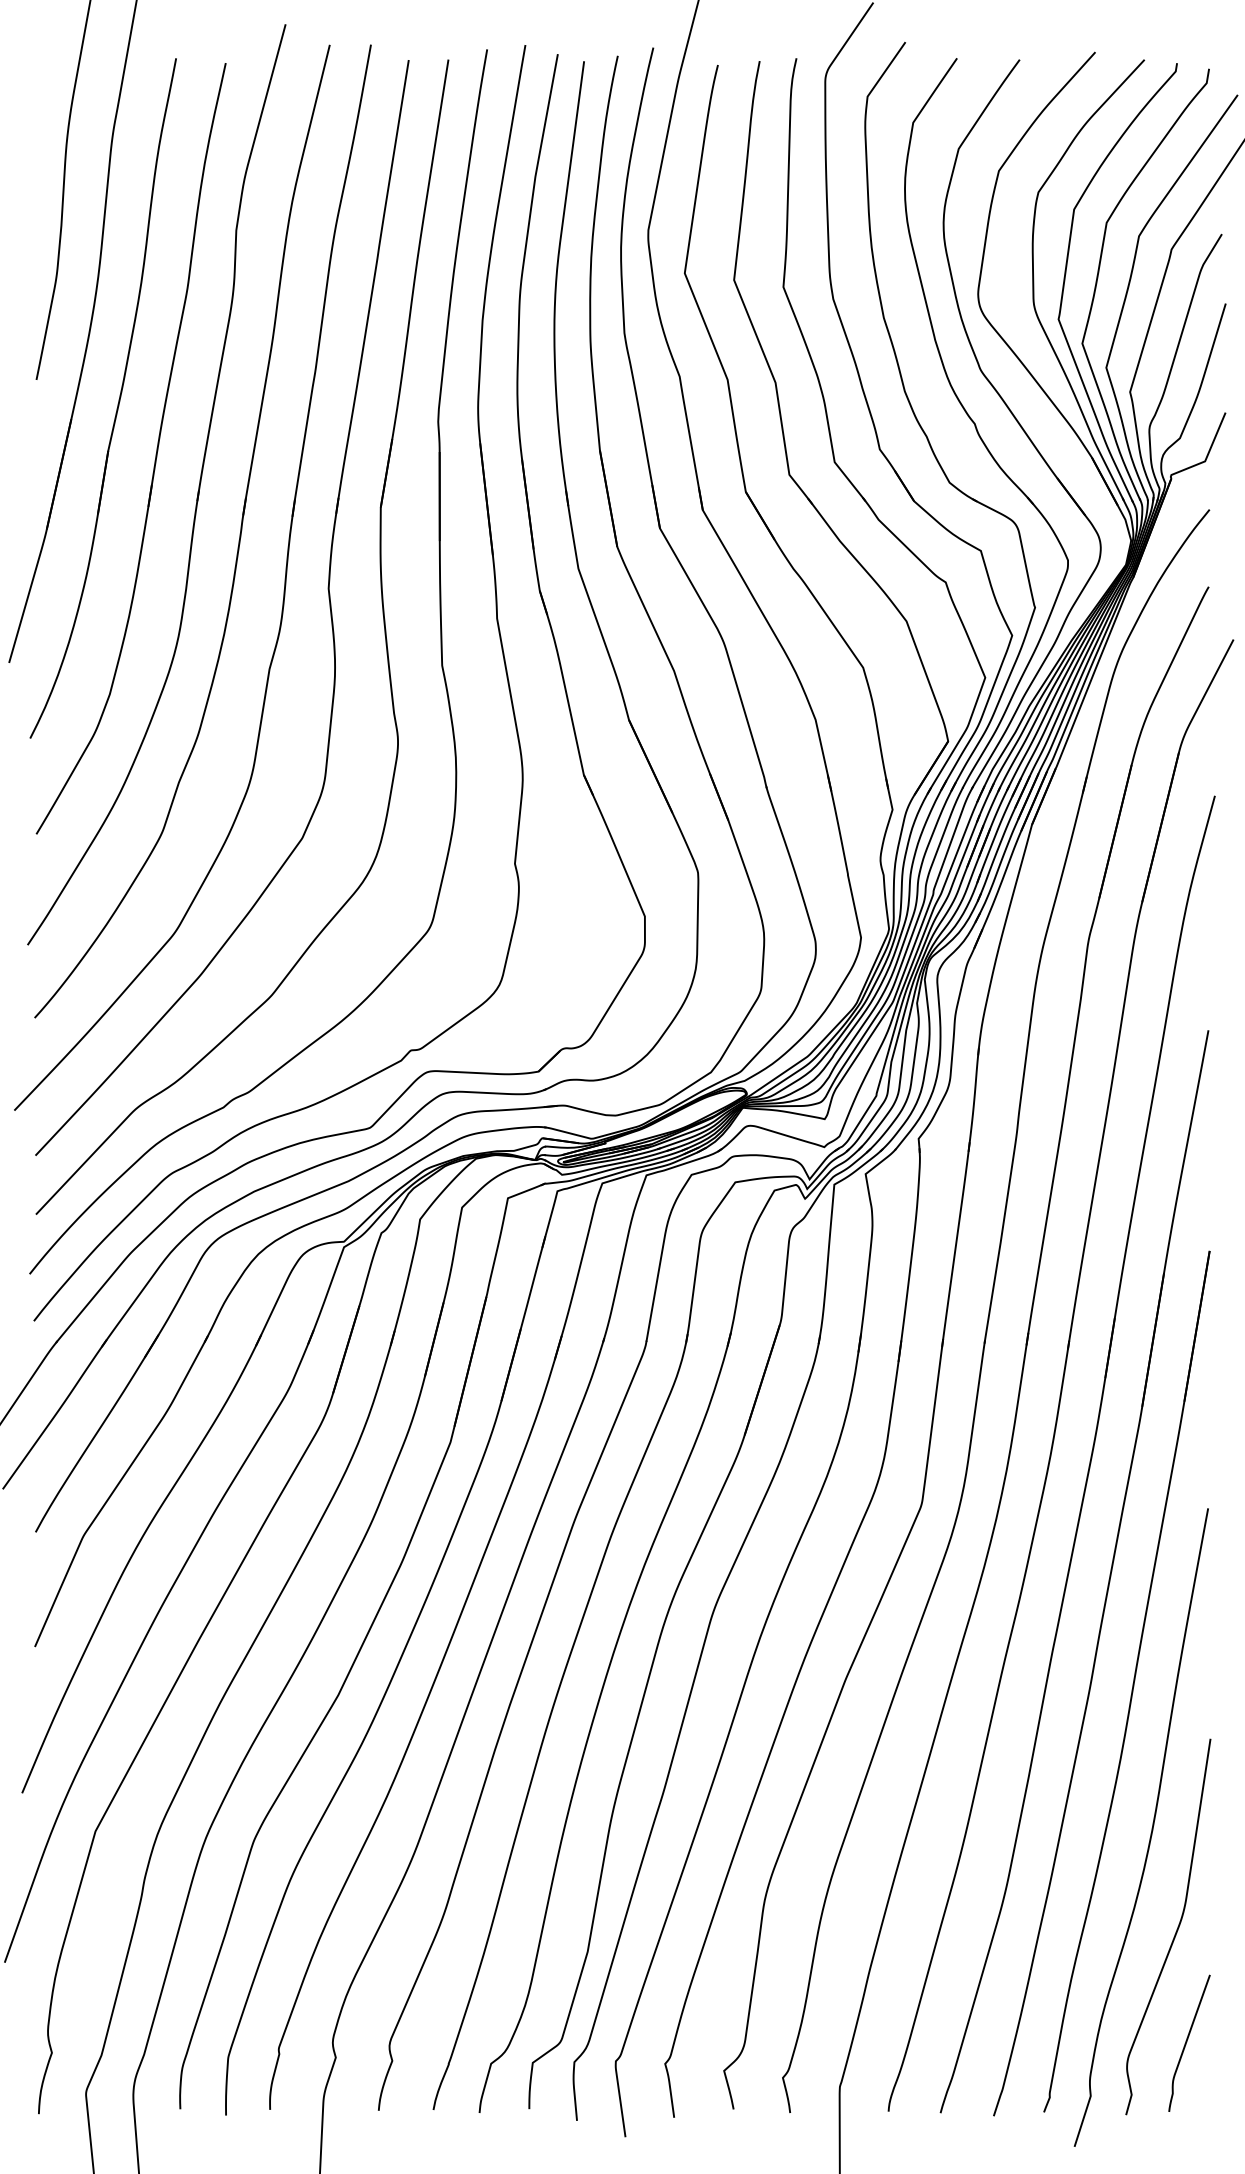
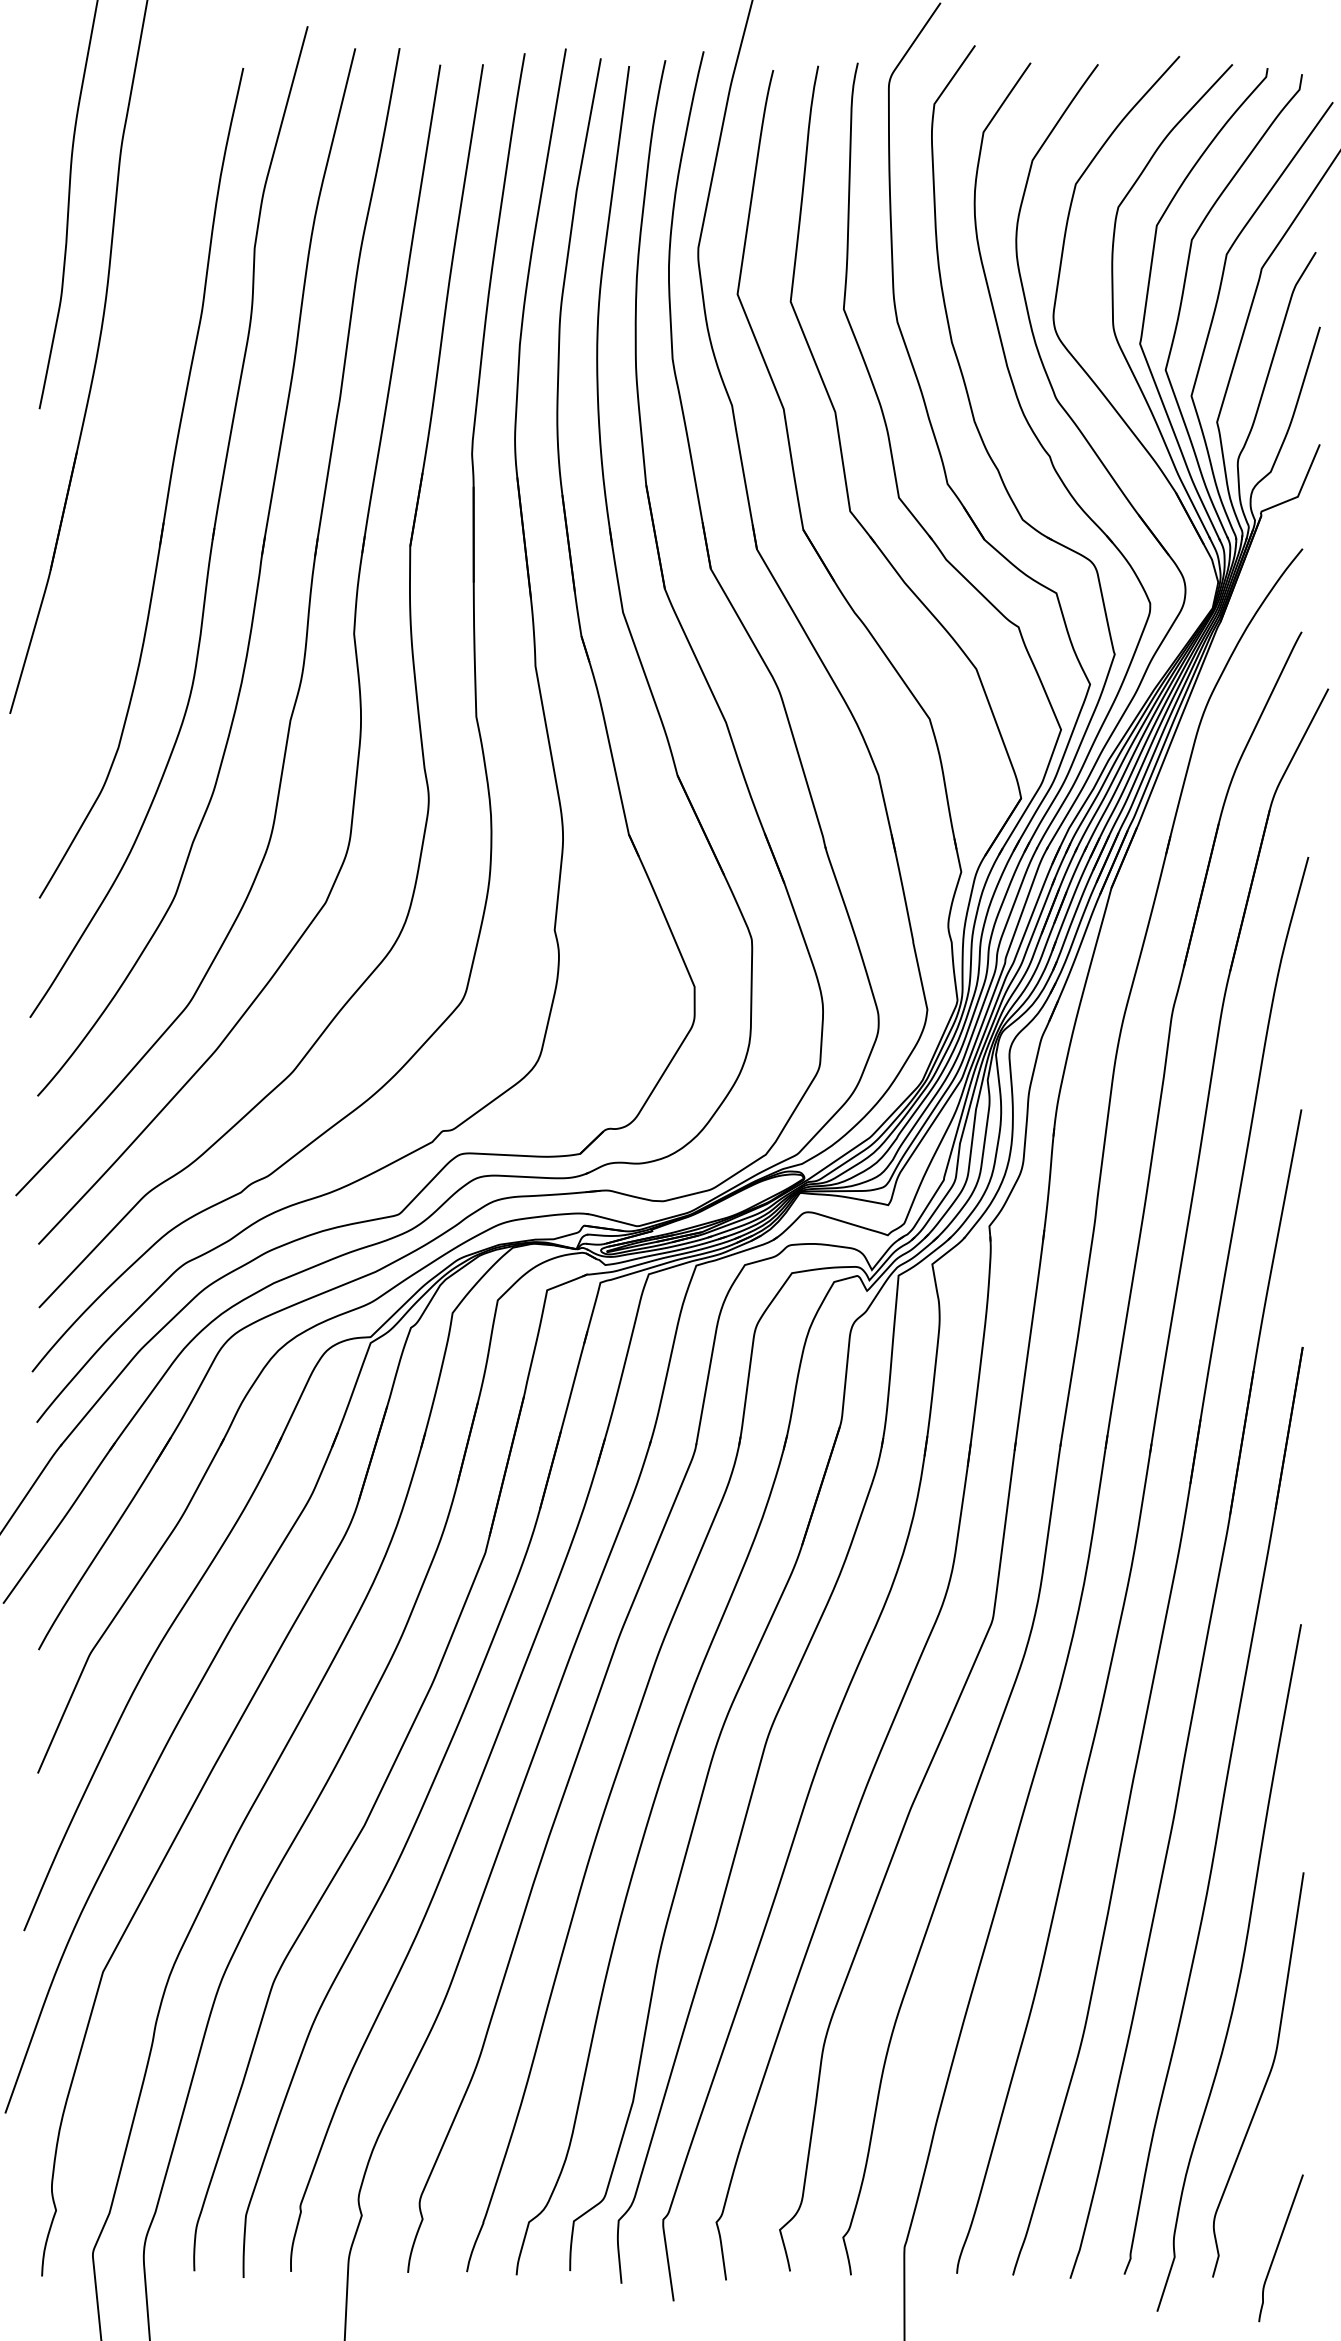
part: (118, 400) -> (127, 431), removed
curve: (1187, 2042) -> (1278, 2247), moved

